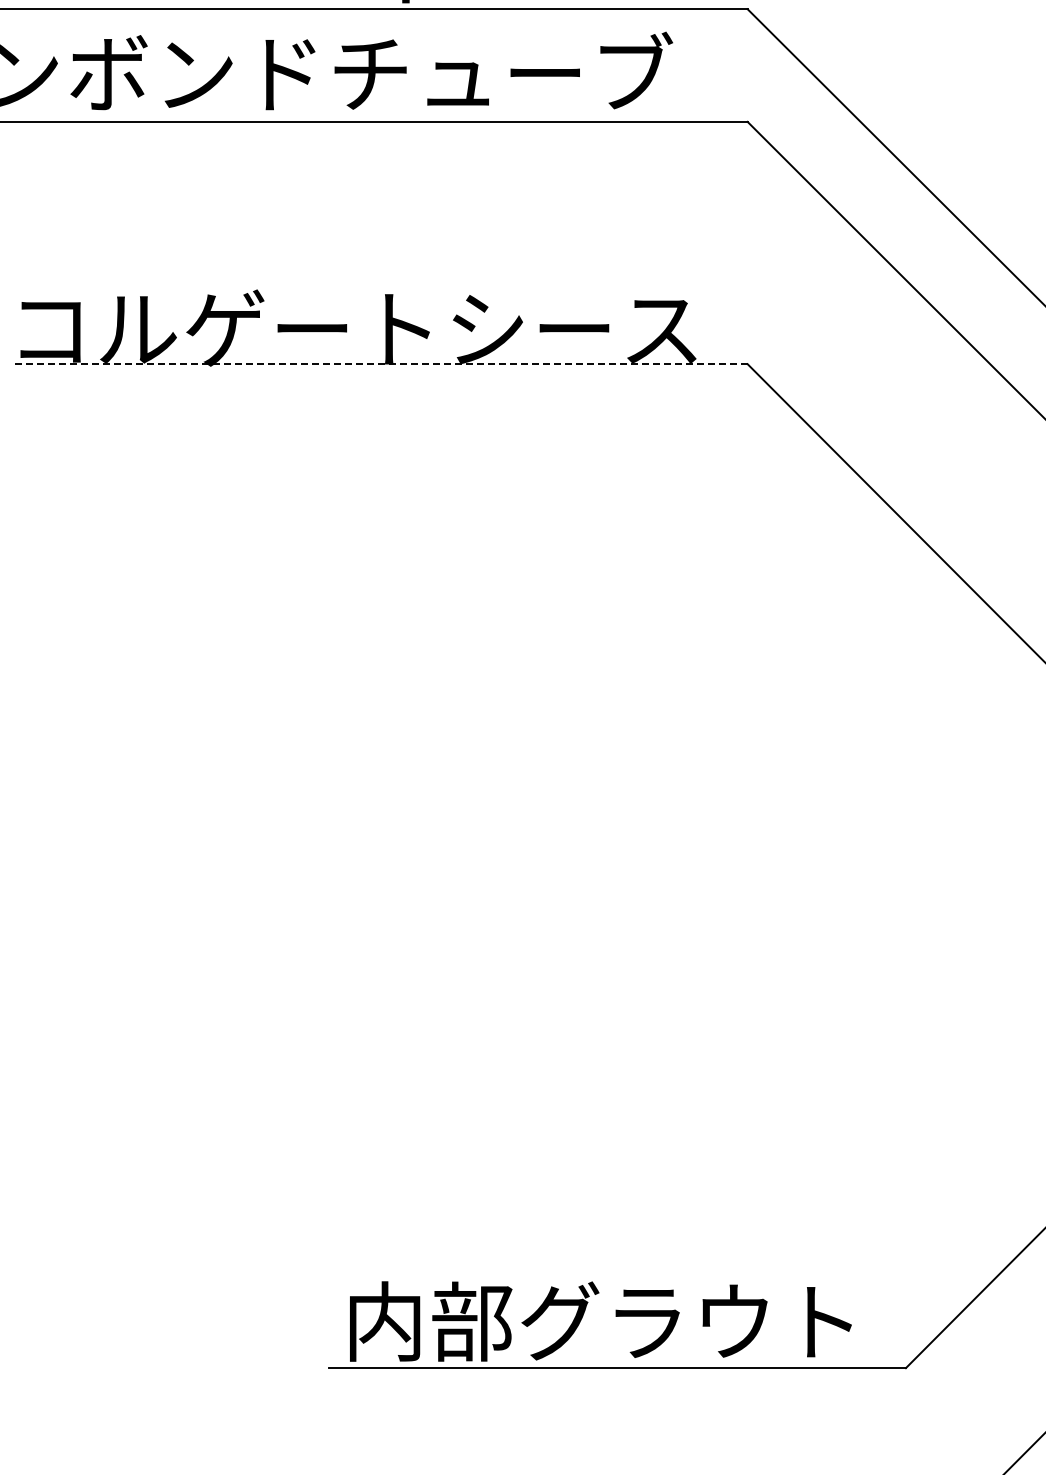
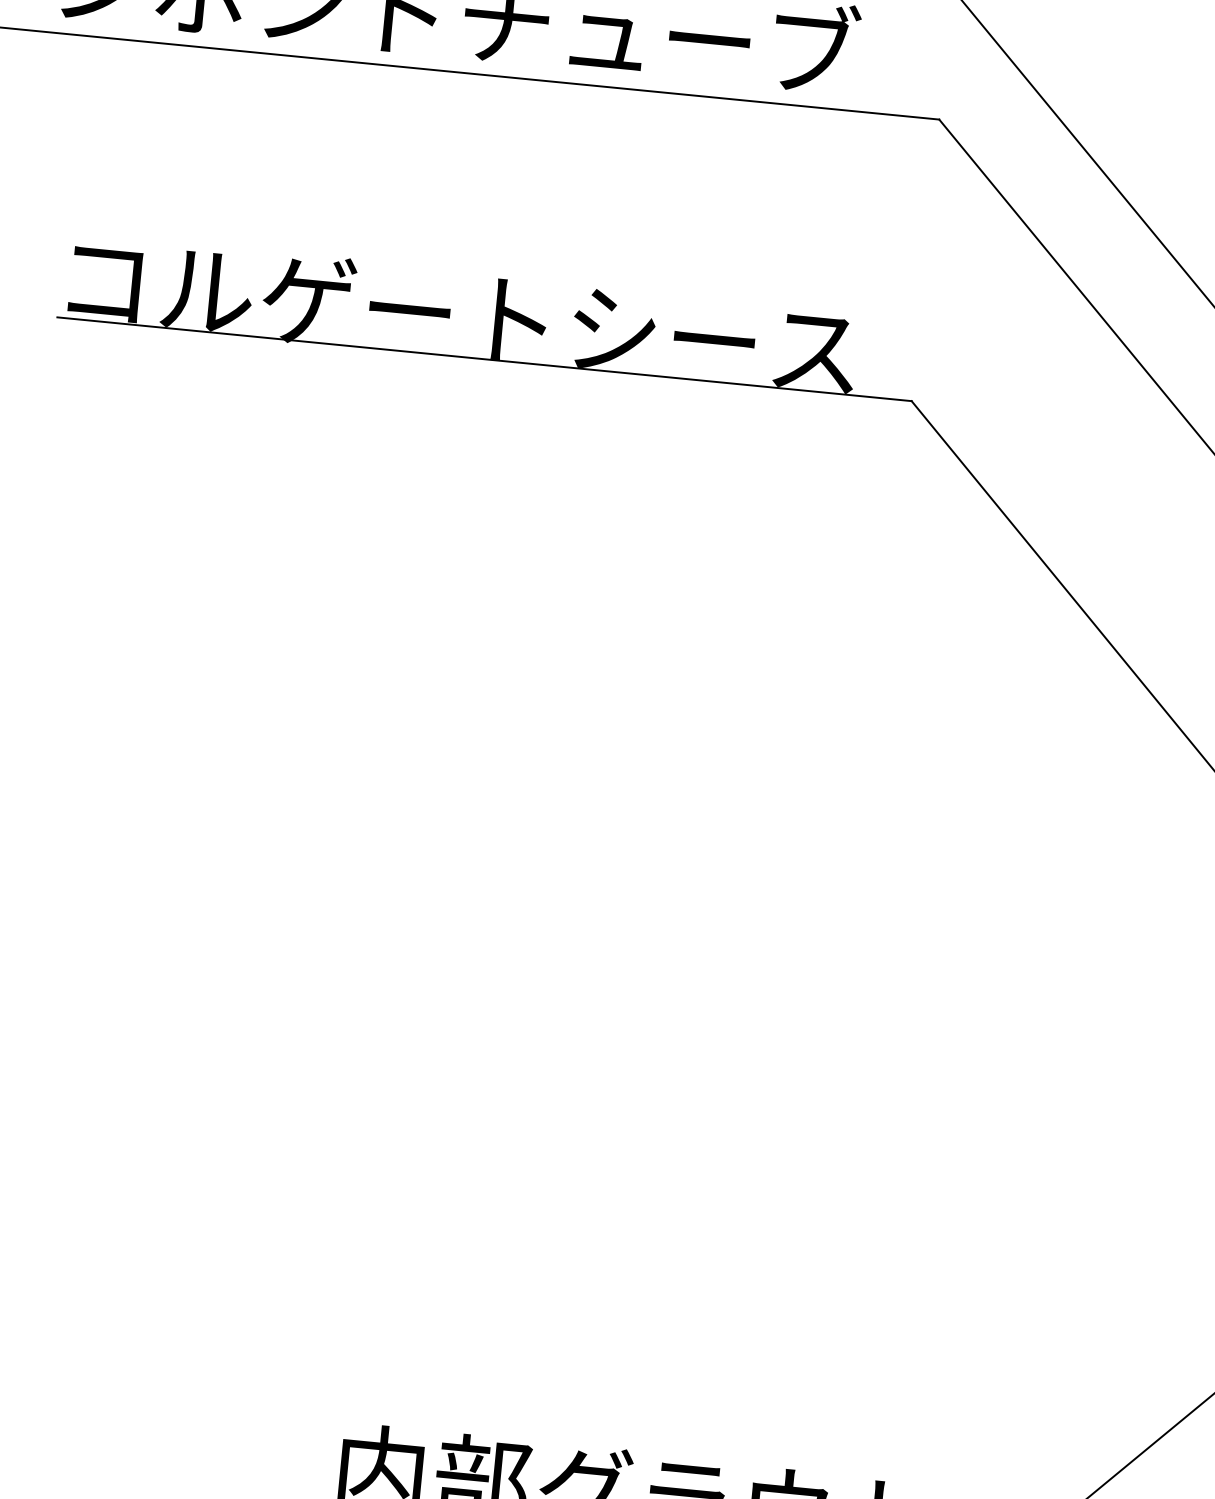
line: (380, 364) -> (484, 359), dashed -> solid

